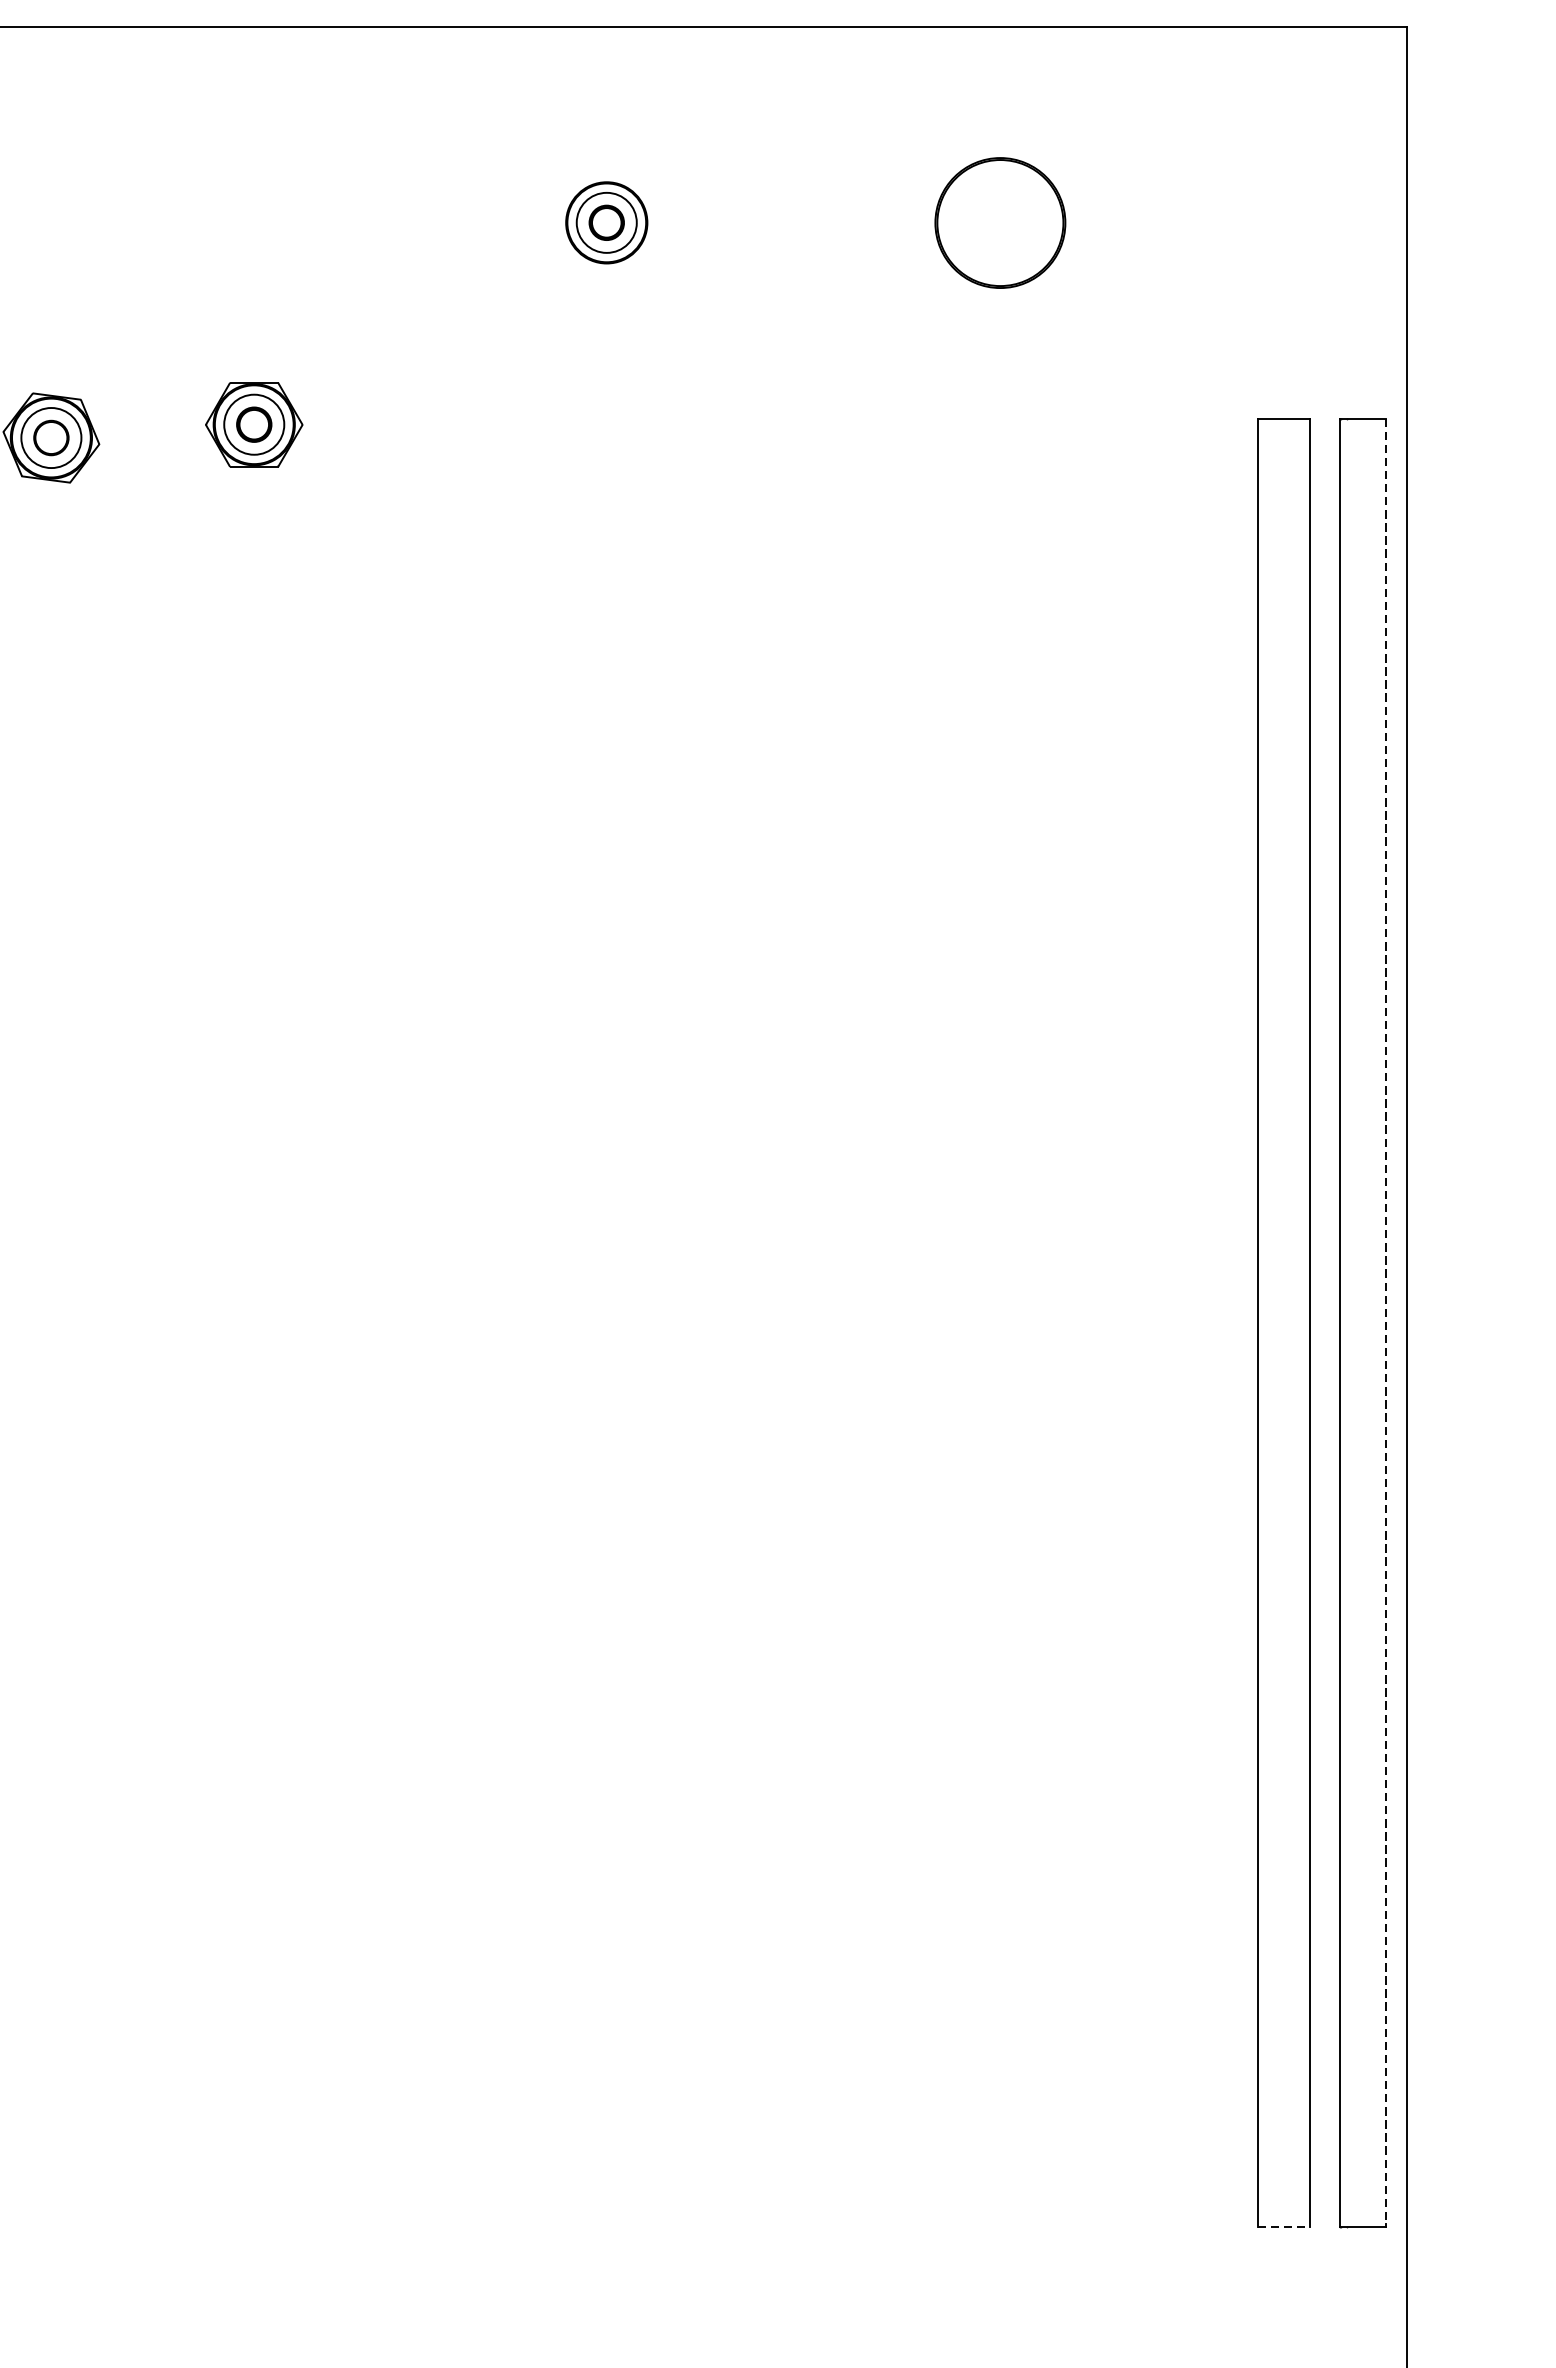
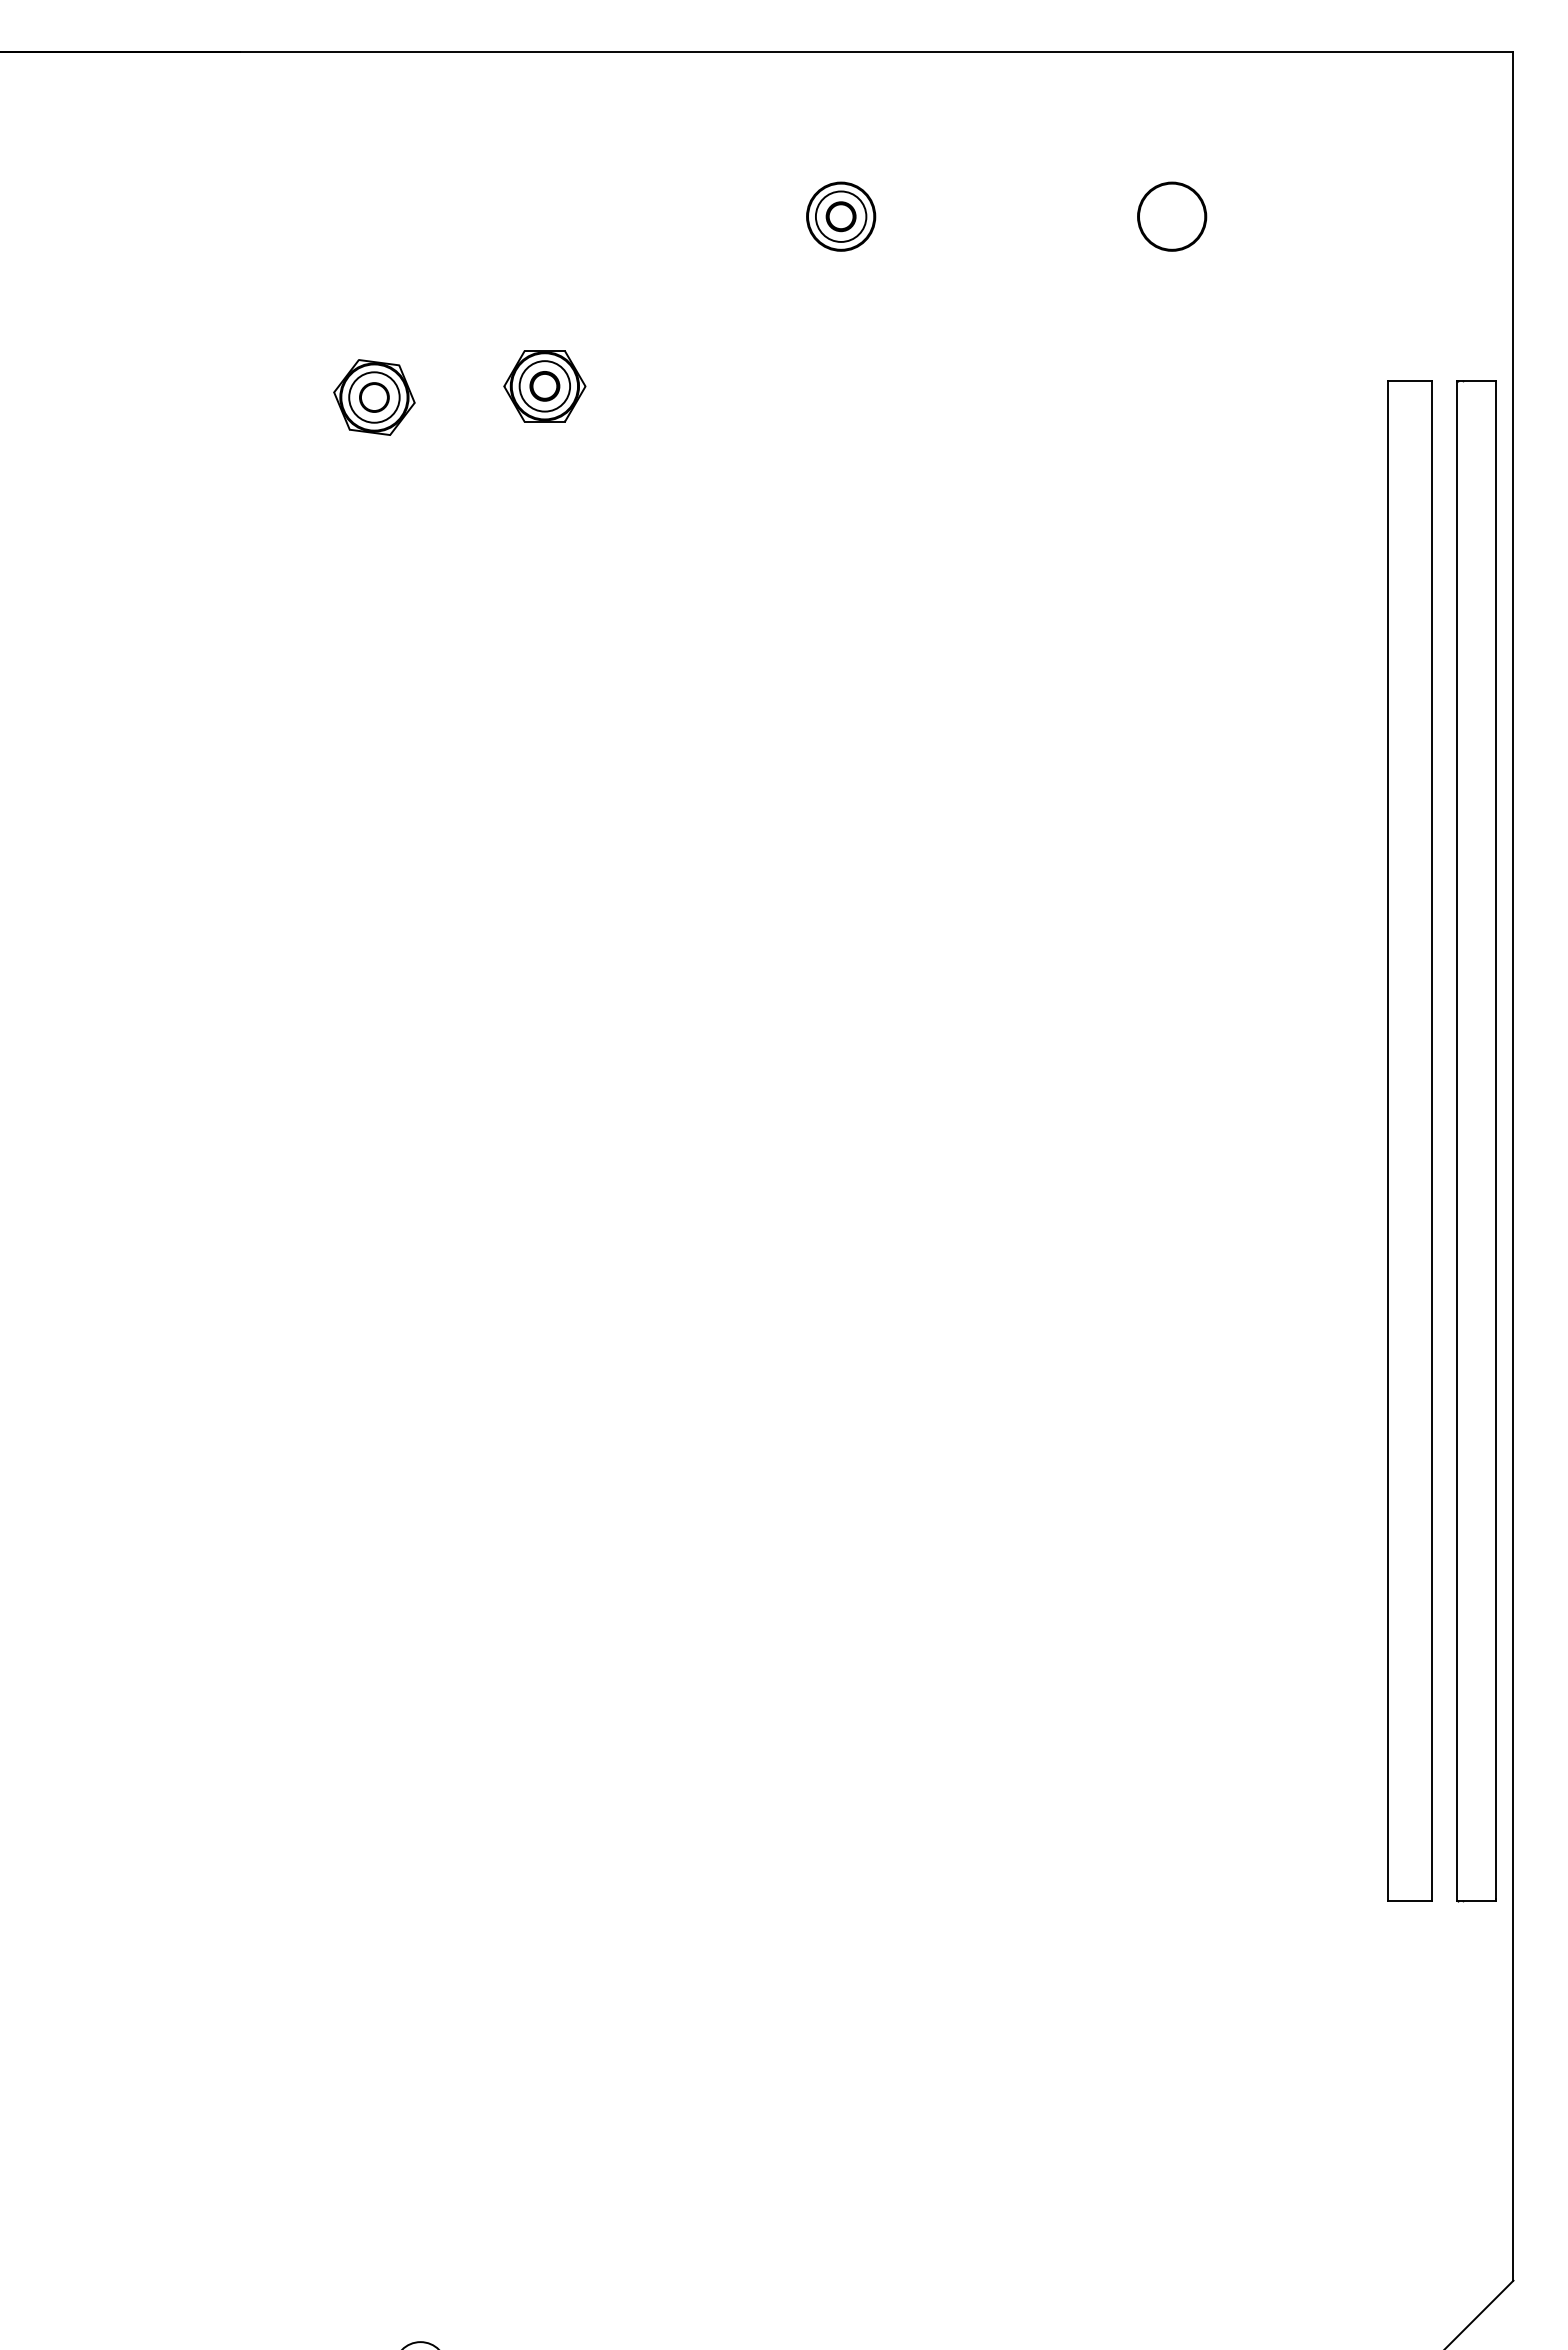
circle: (1001, 222) -> (1172, 216), size x0.62
line: (1385, 1320) -> (1495, 1139), dashed -> solid
line: (1284, 2226) -> (1410, 1900), dashed -> solid

